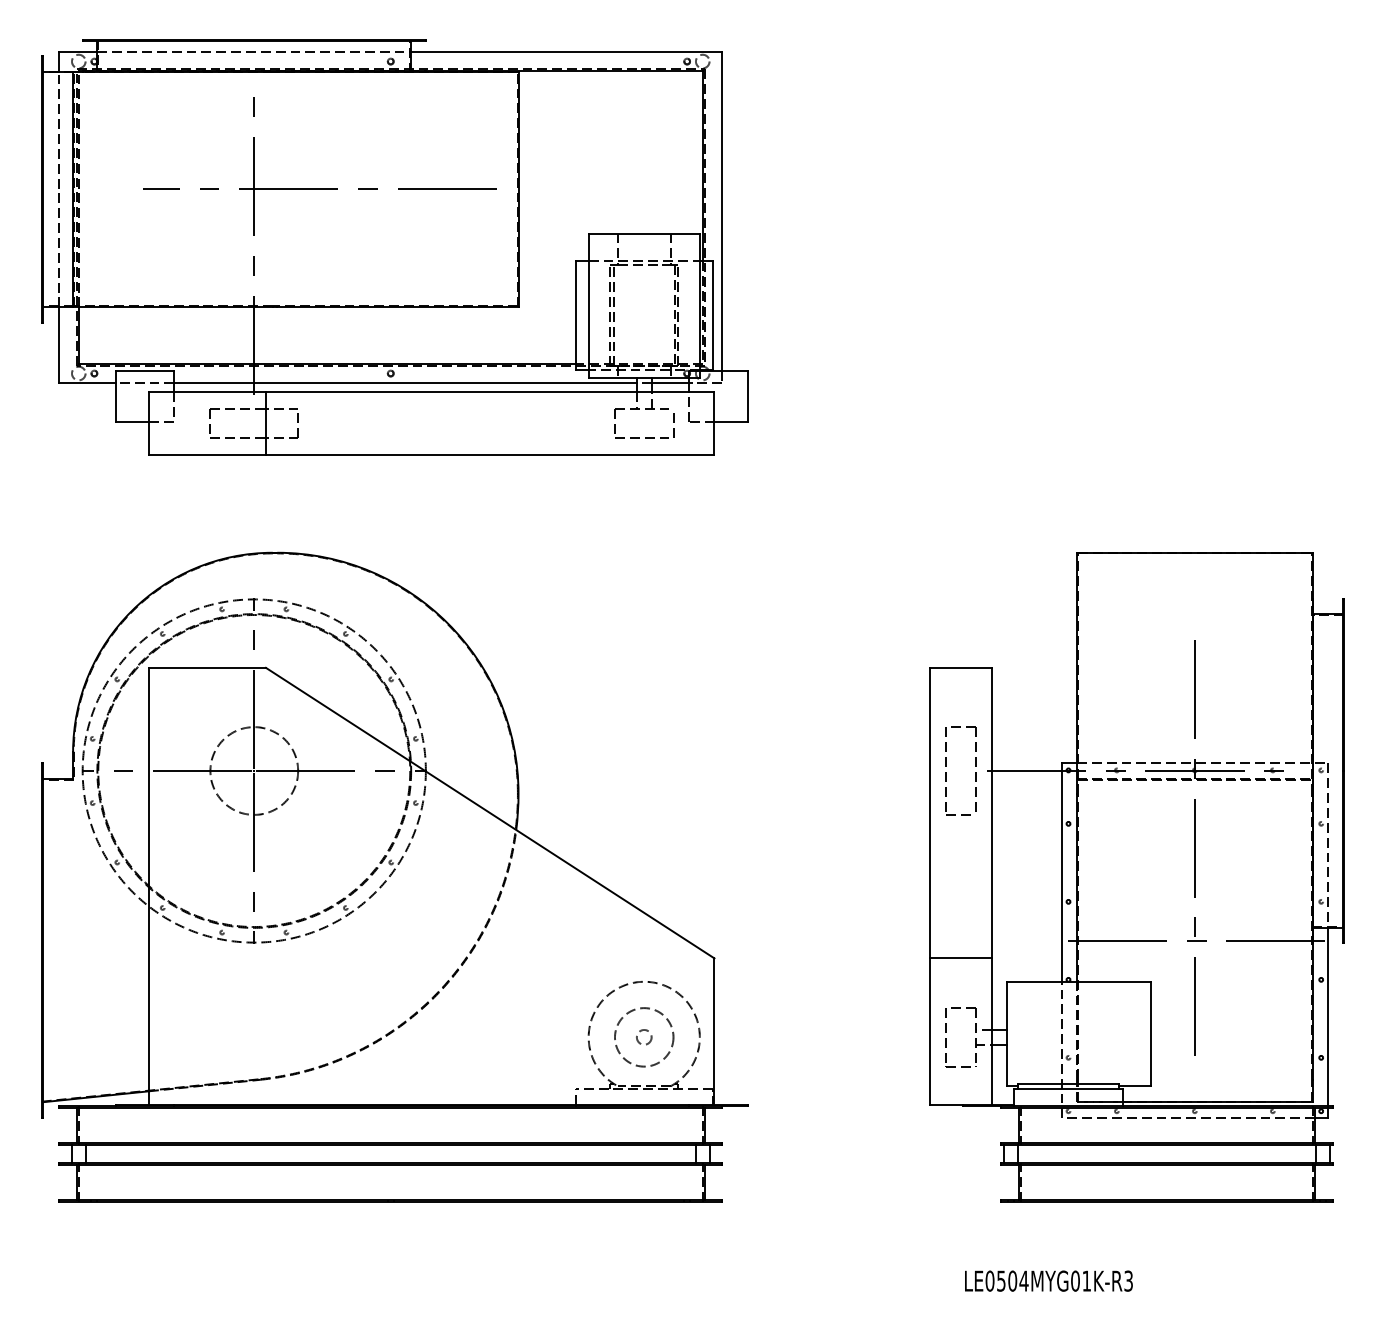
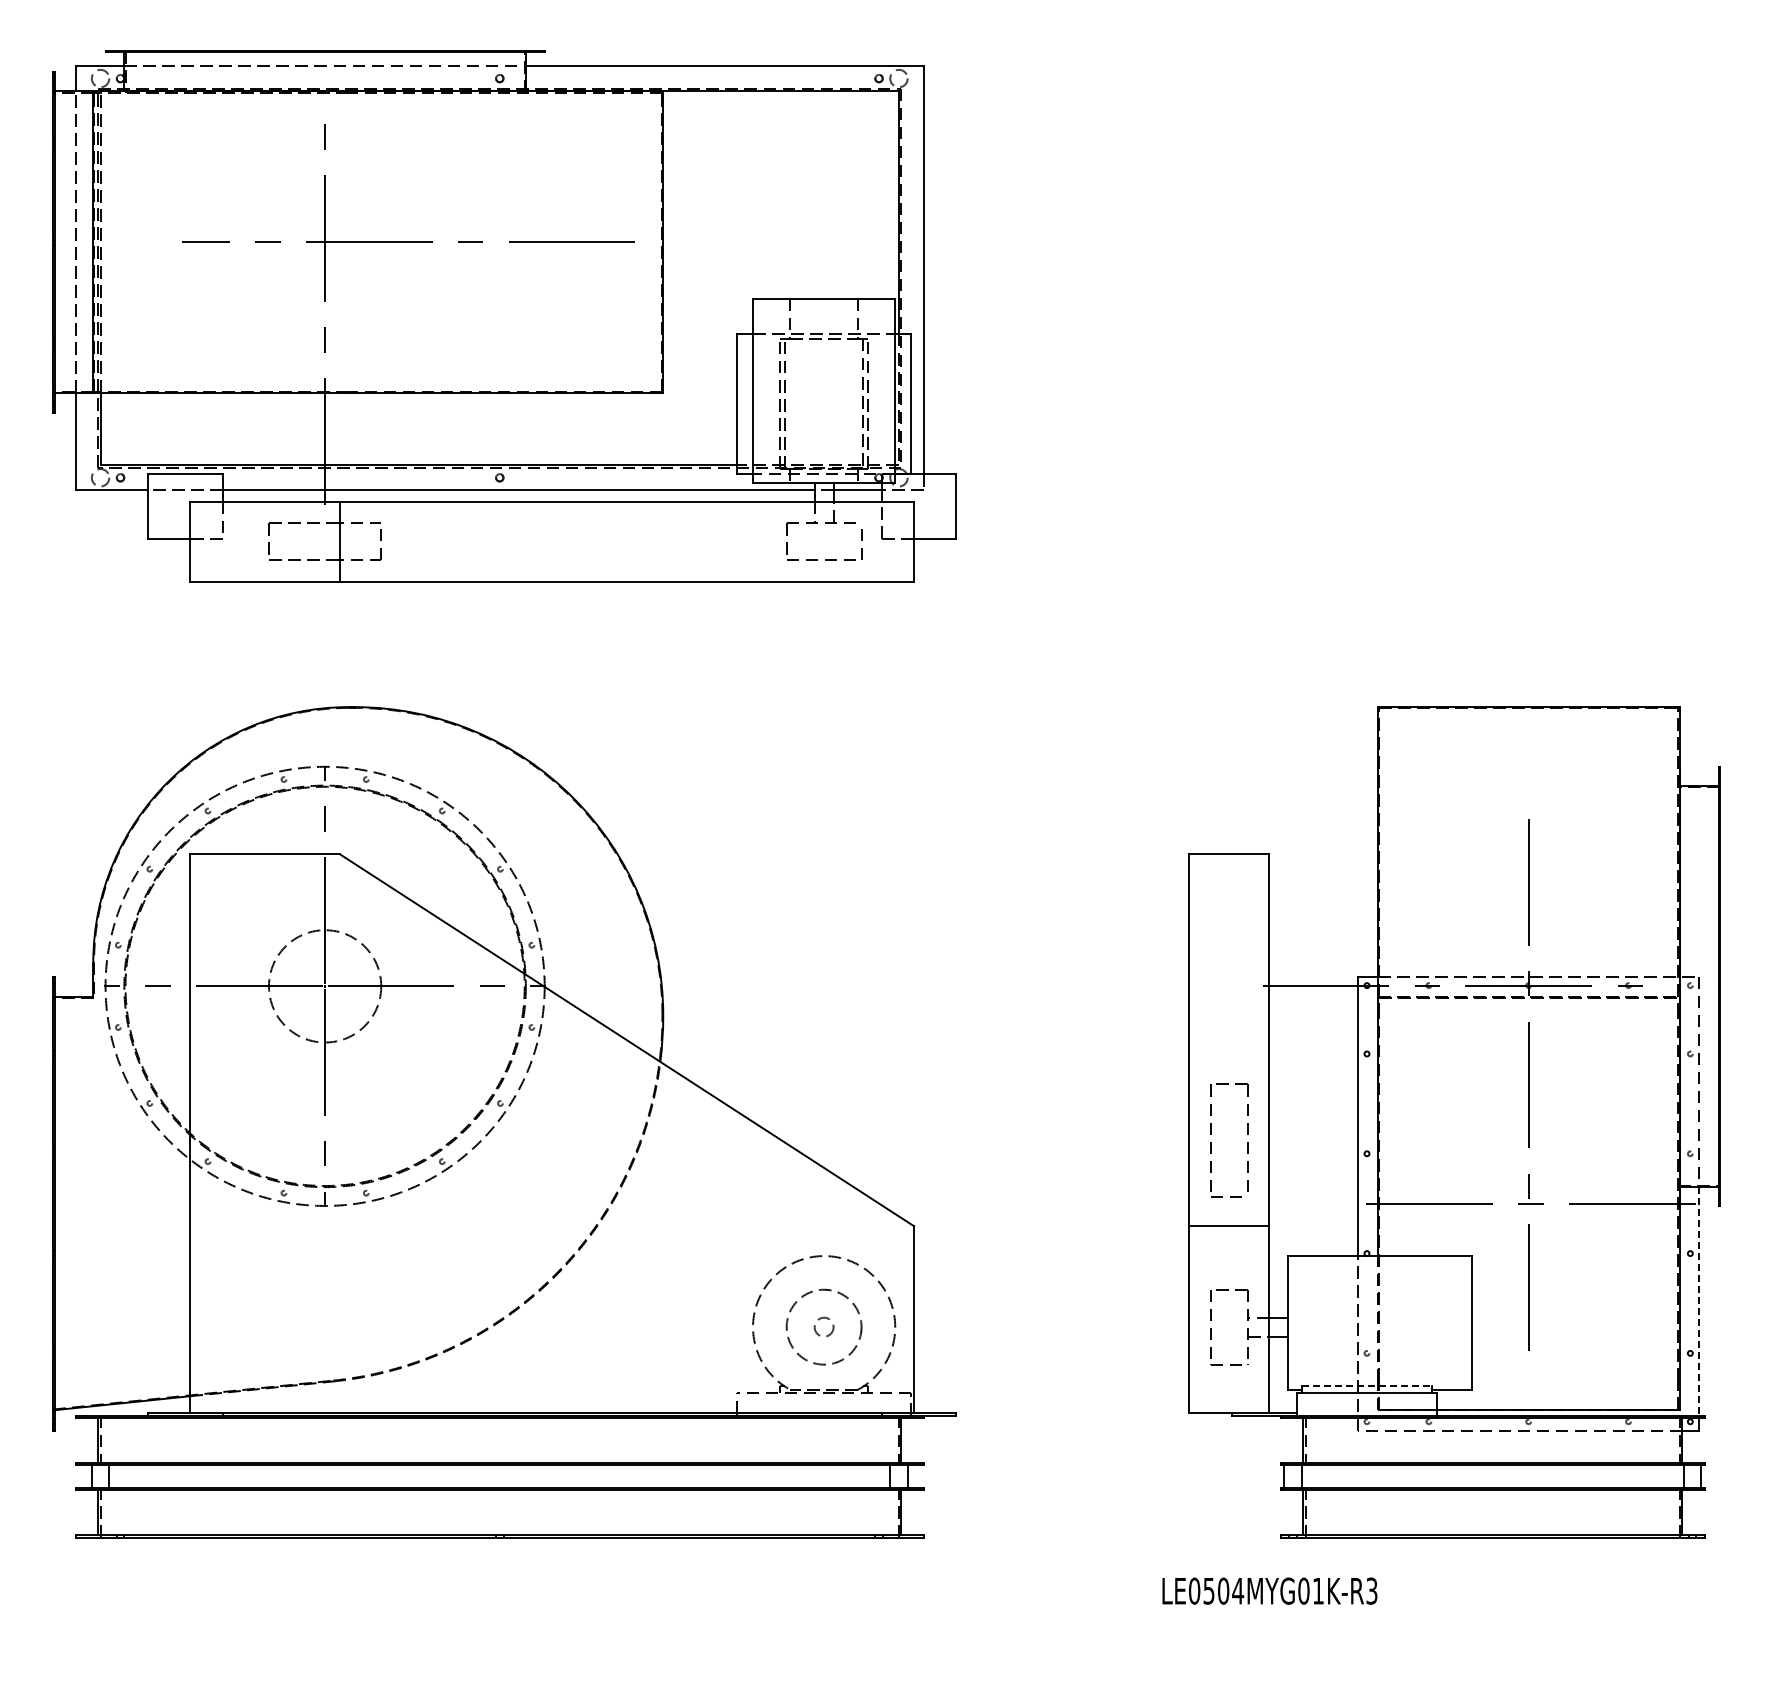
part: (946, 772) -> (1211, 1142), moved
line: (1328, 1017) -> (1699, 1301), solid -> dashed
line: (1068, 1083) -> (1367, 1386), solid -> dashed
text: (1048, 1280) -> (1269, 1590), moved

